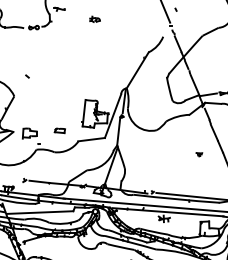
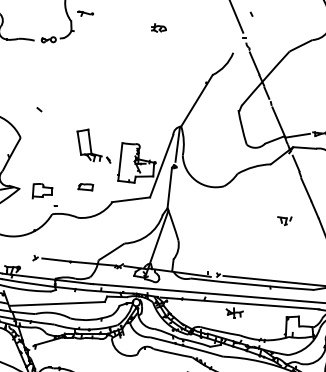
part: (94, 19) -> (158, 27), moved
part: (65, 101) -> (93, 145), added
part: (199, 154) -> (284, 221), size x1.67

